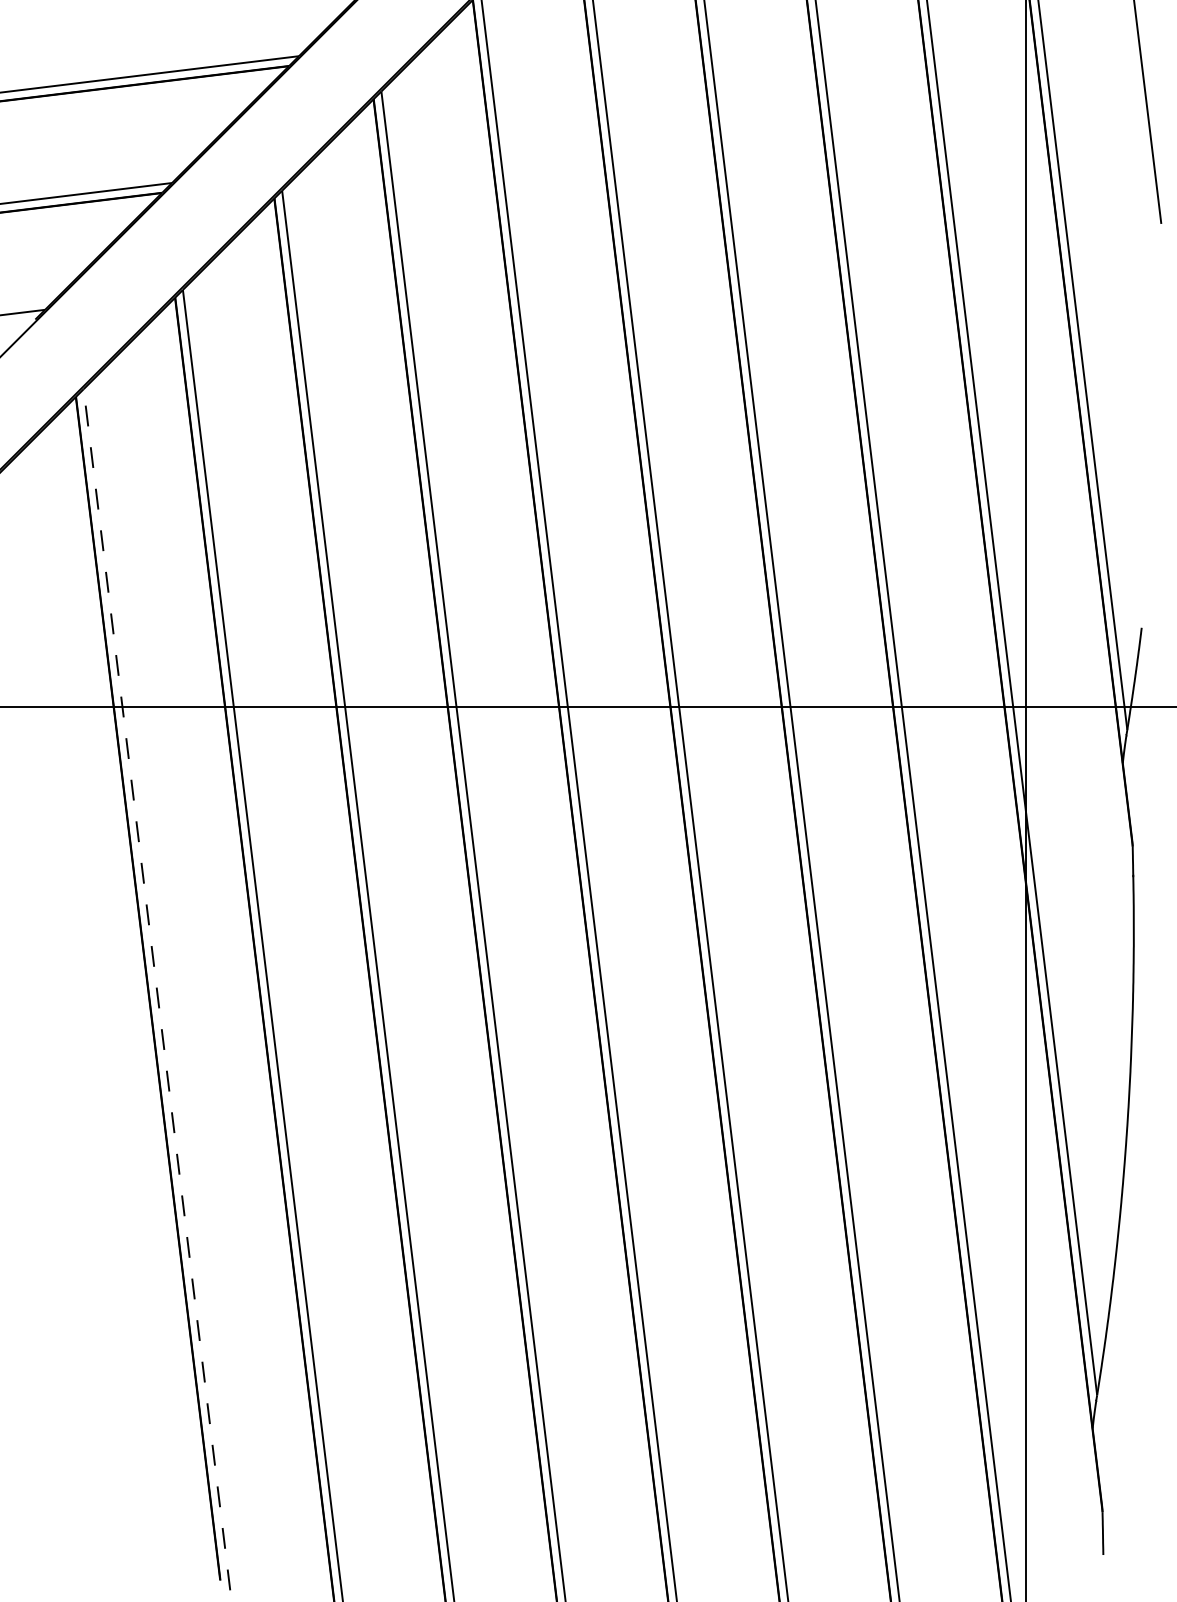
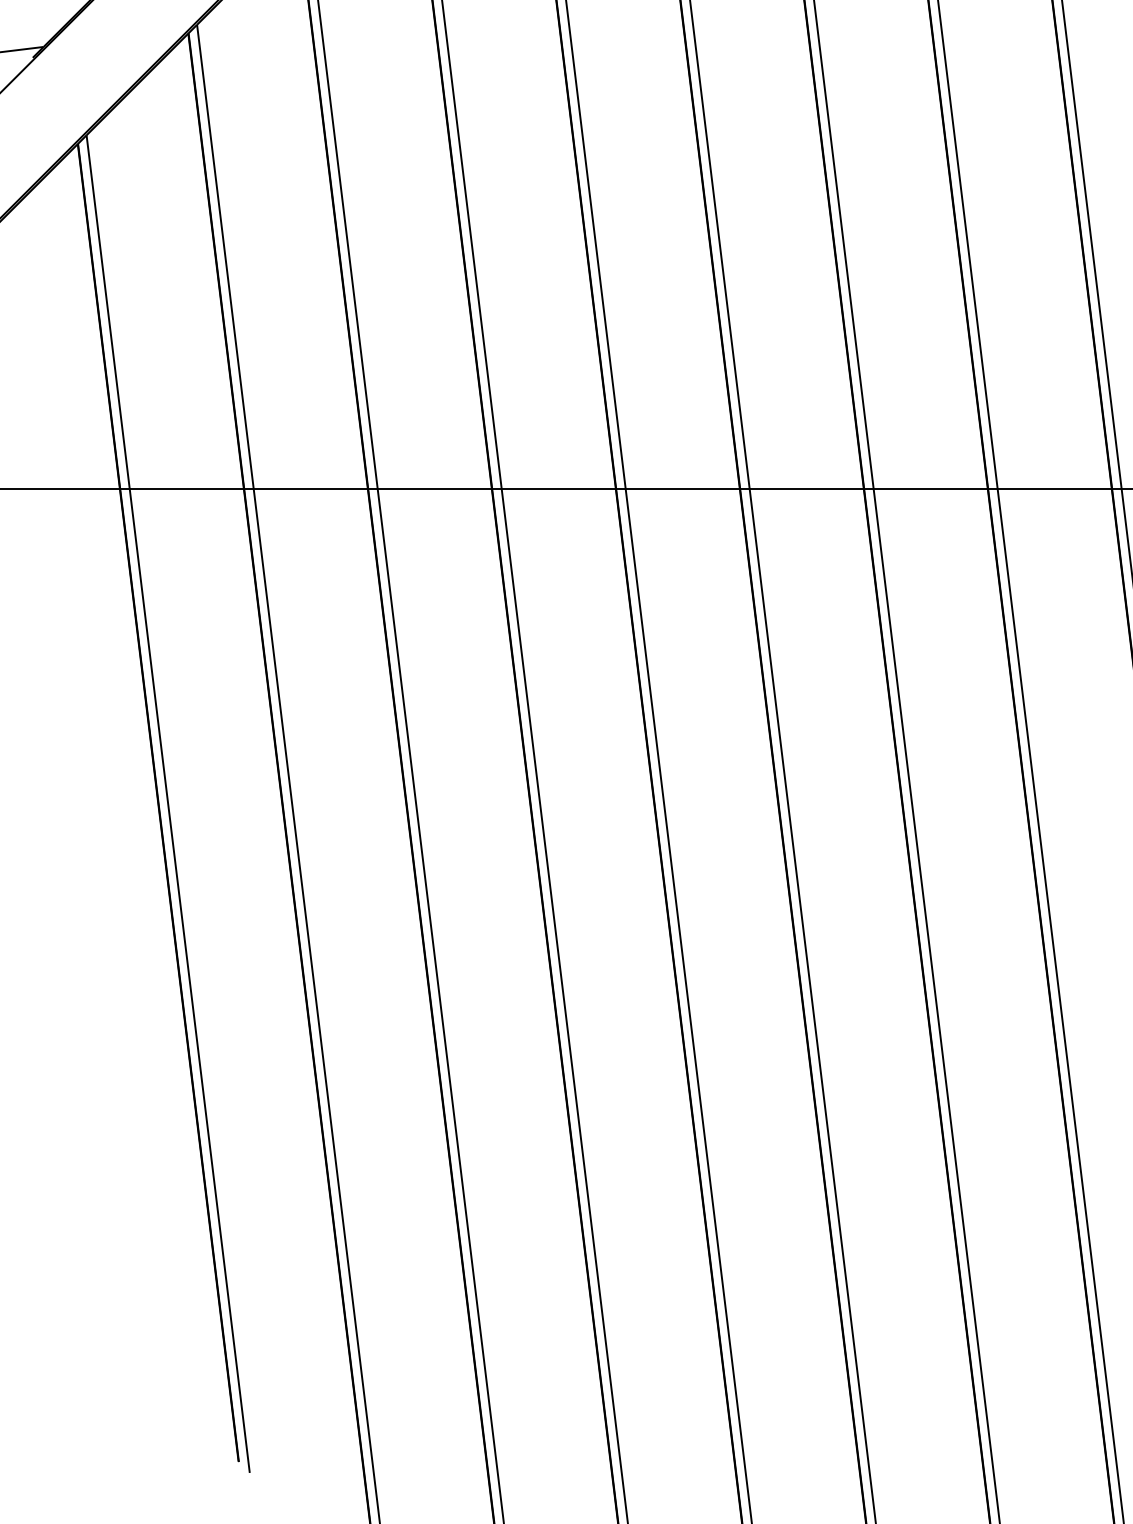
line: (156, 989) -> (167, 803), dashed -> solid

